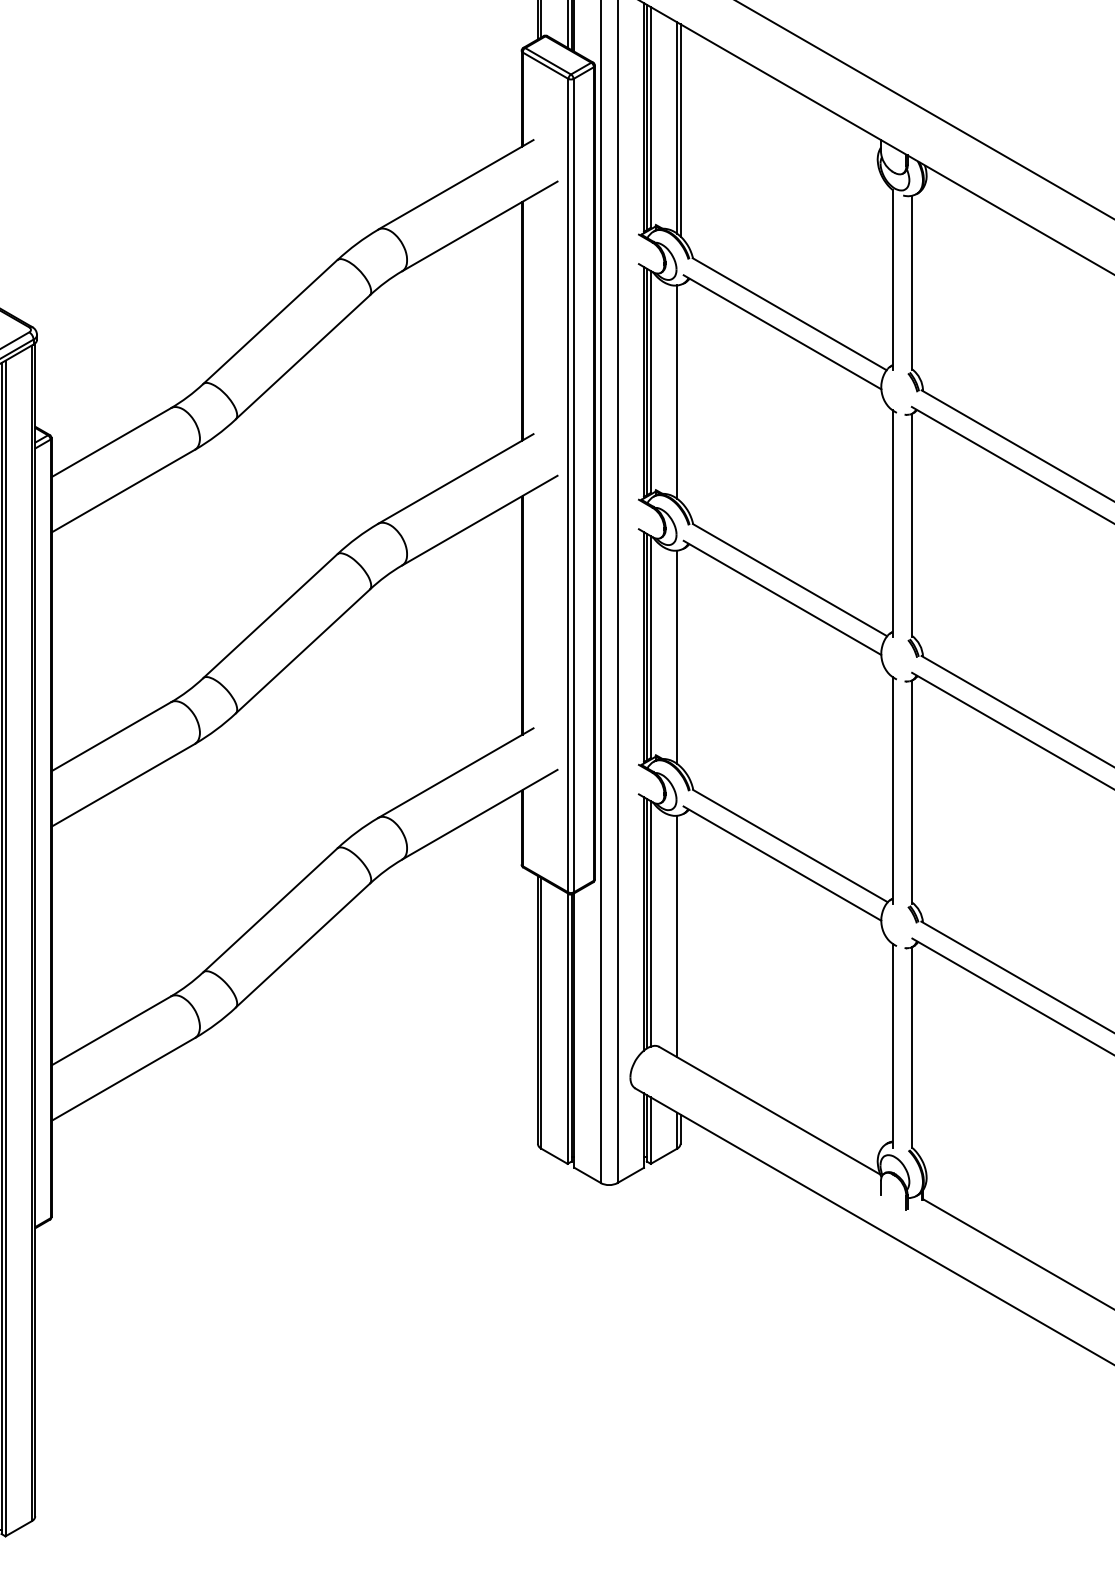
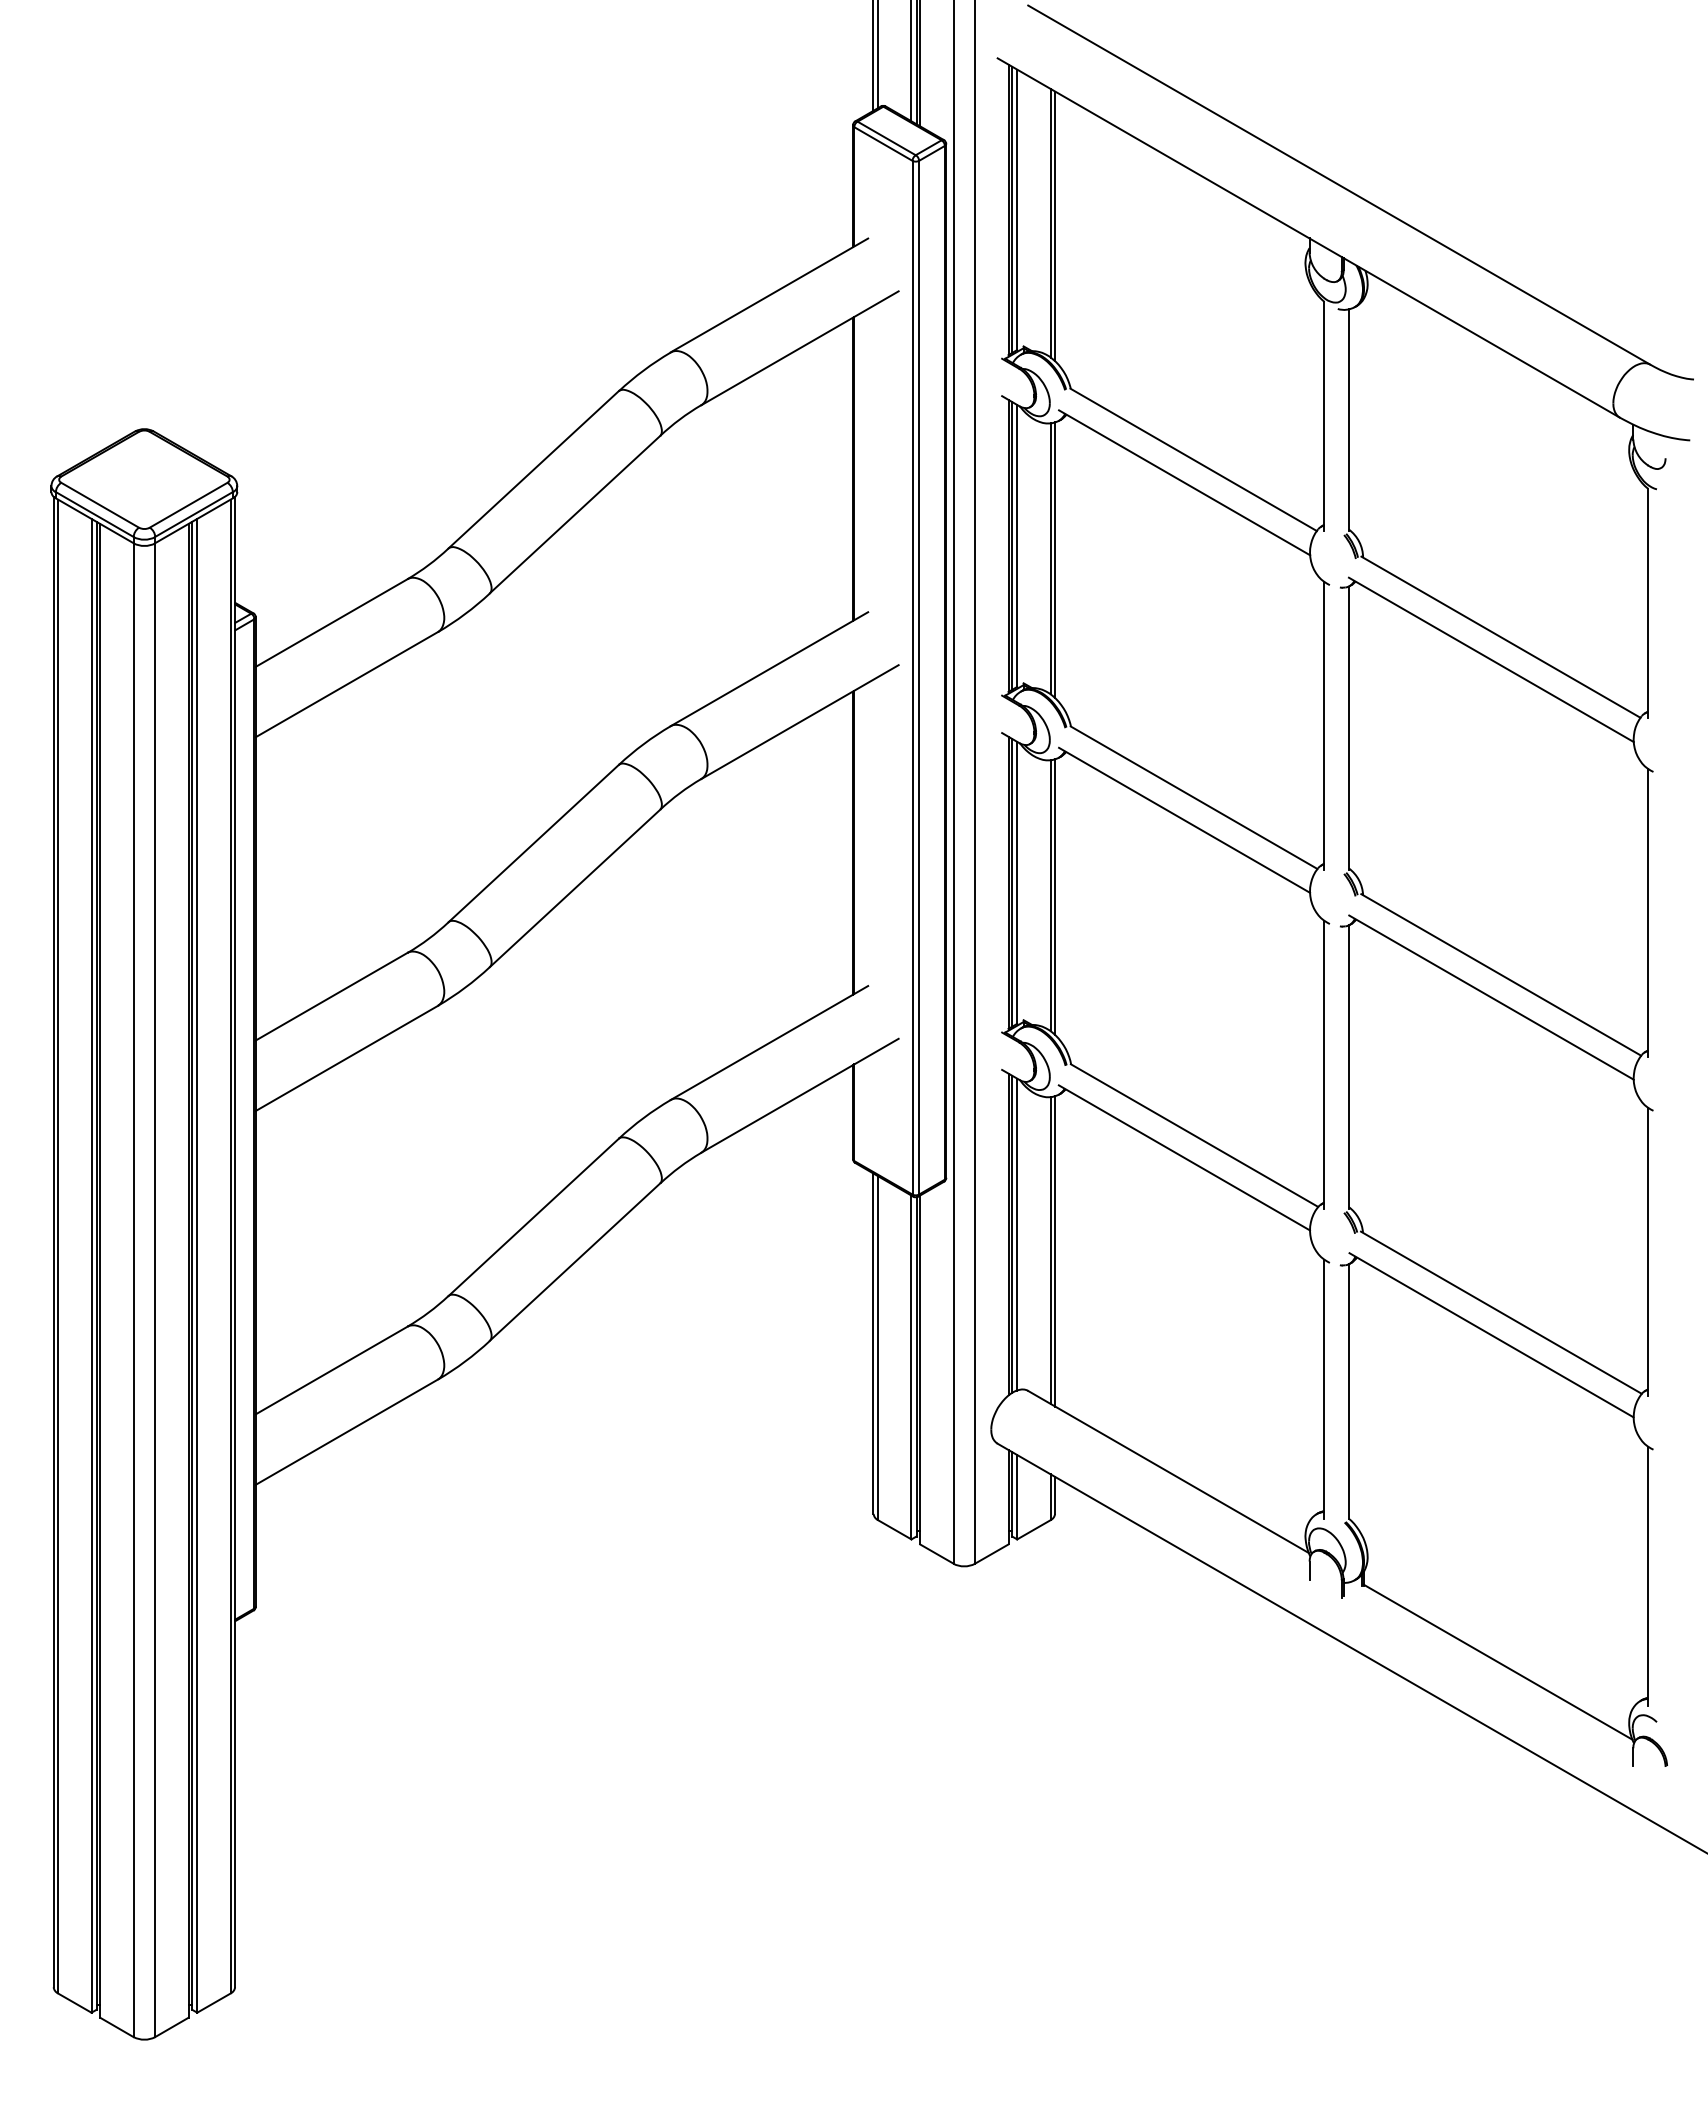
line: (680, 393) -> (1055, 560), added
line: (680, 658) -> (1055, 897), added
line: (680, 937) -> (1055, 1251), added

